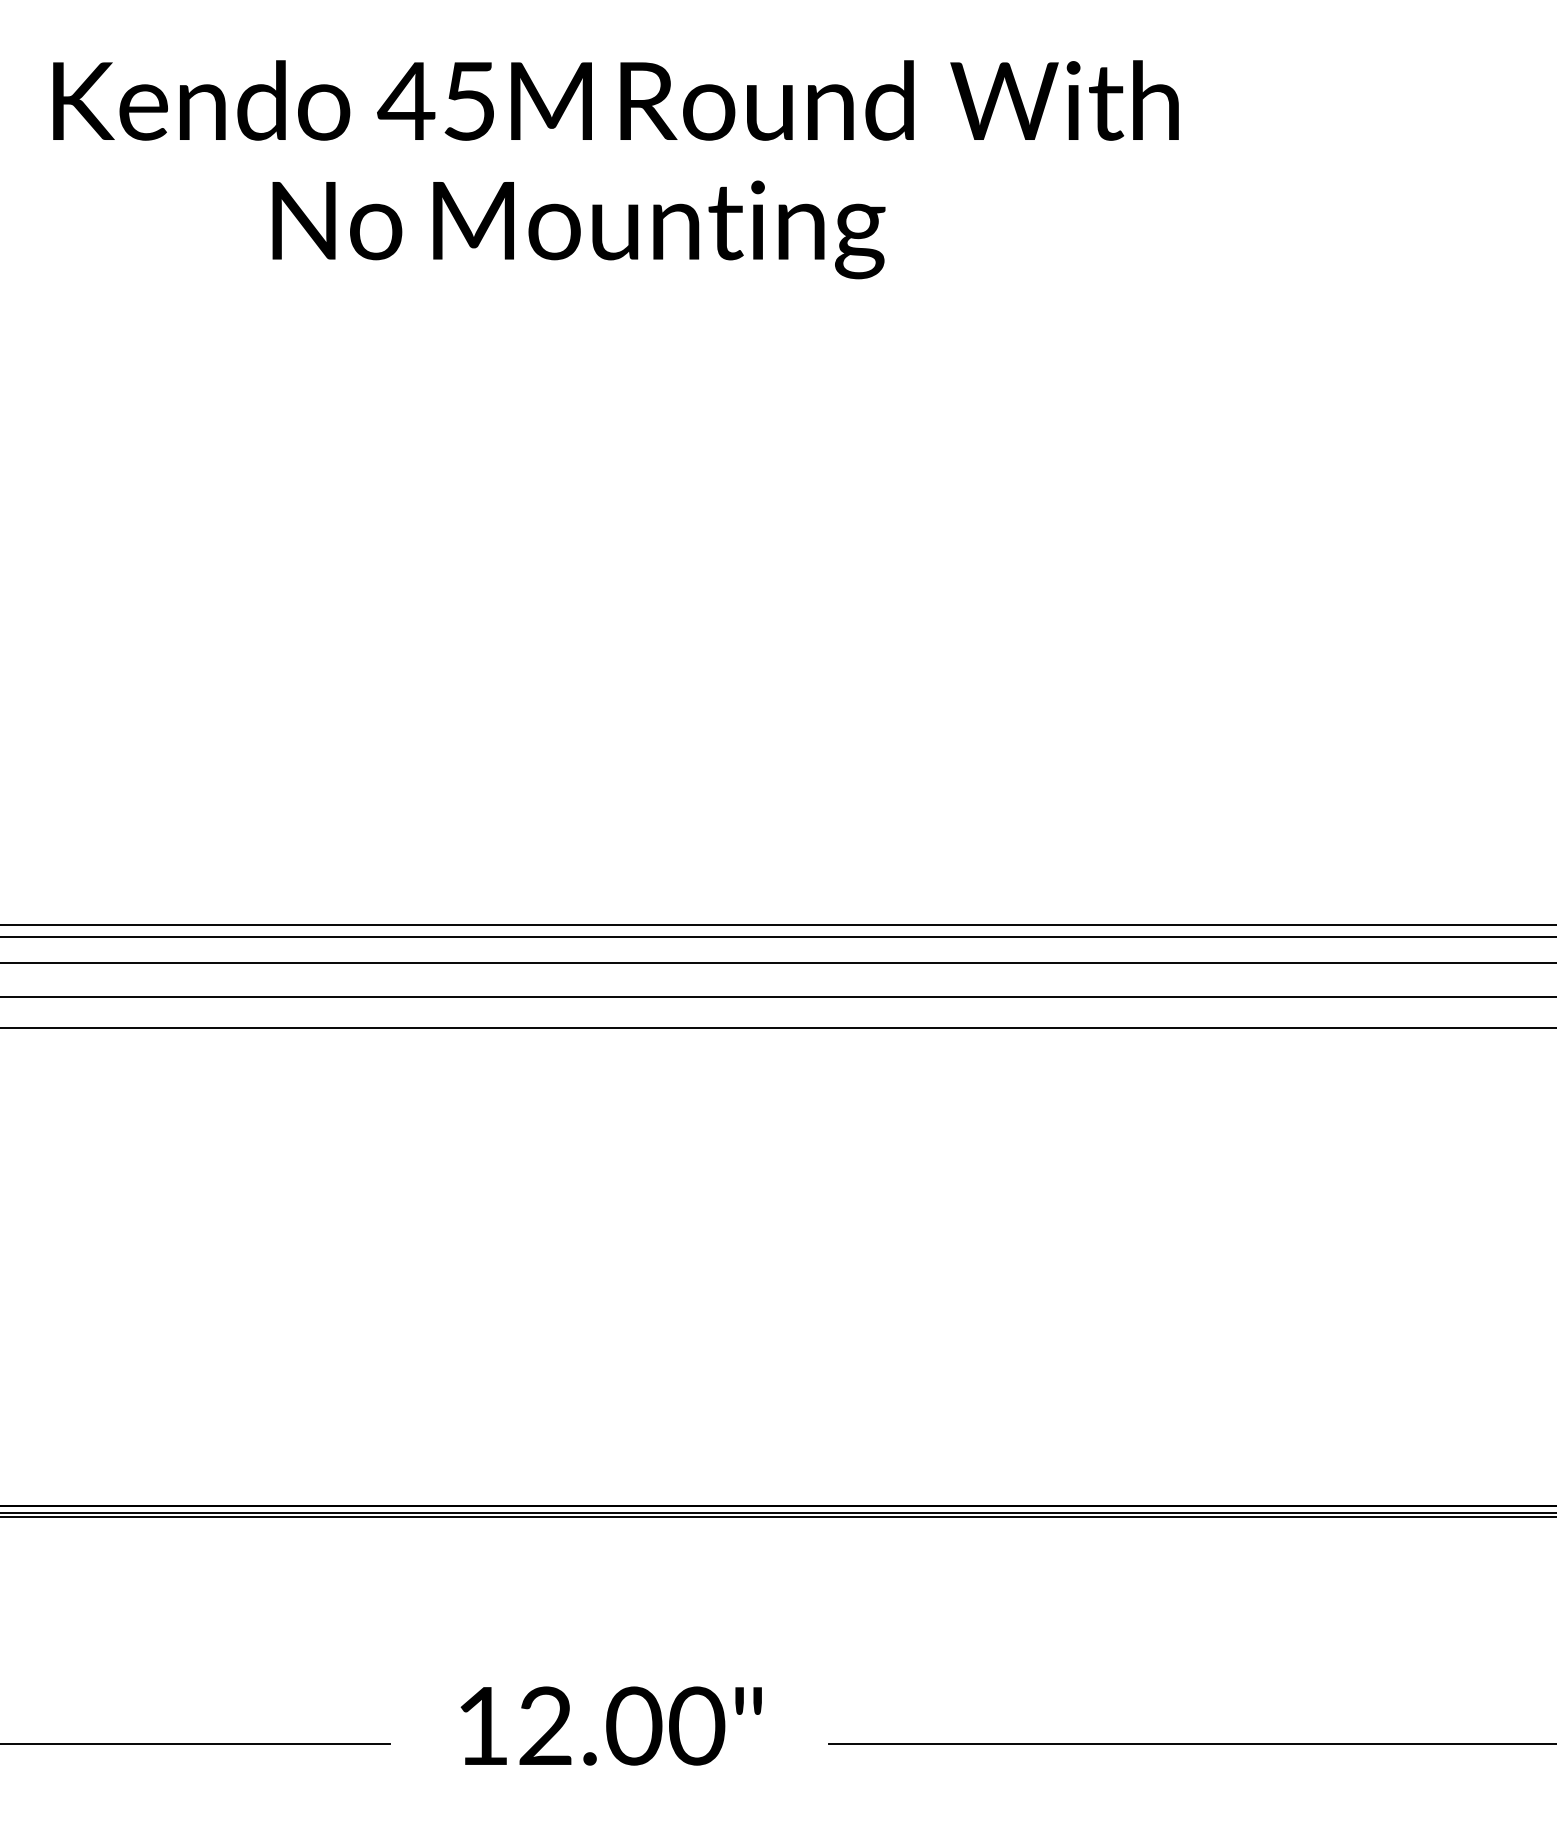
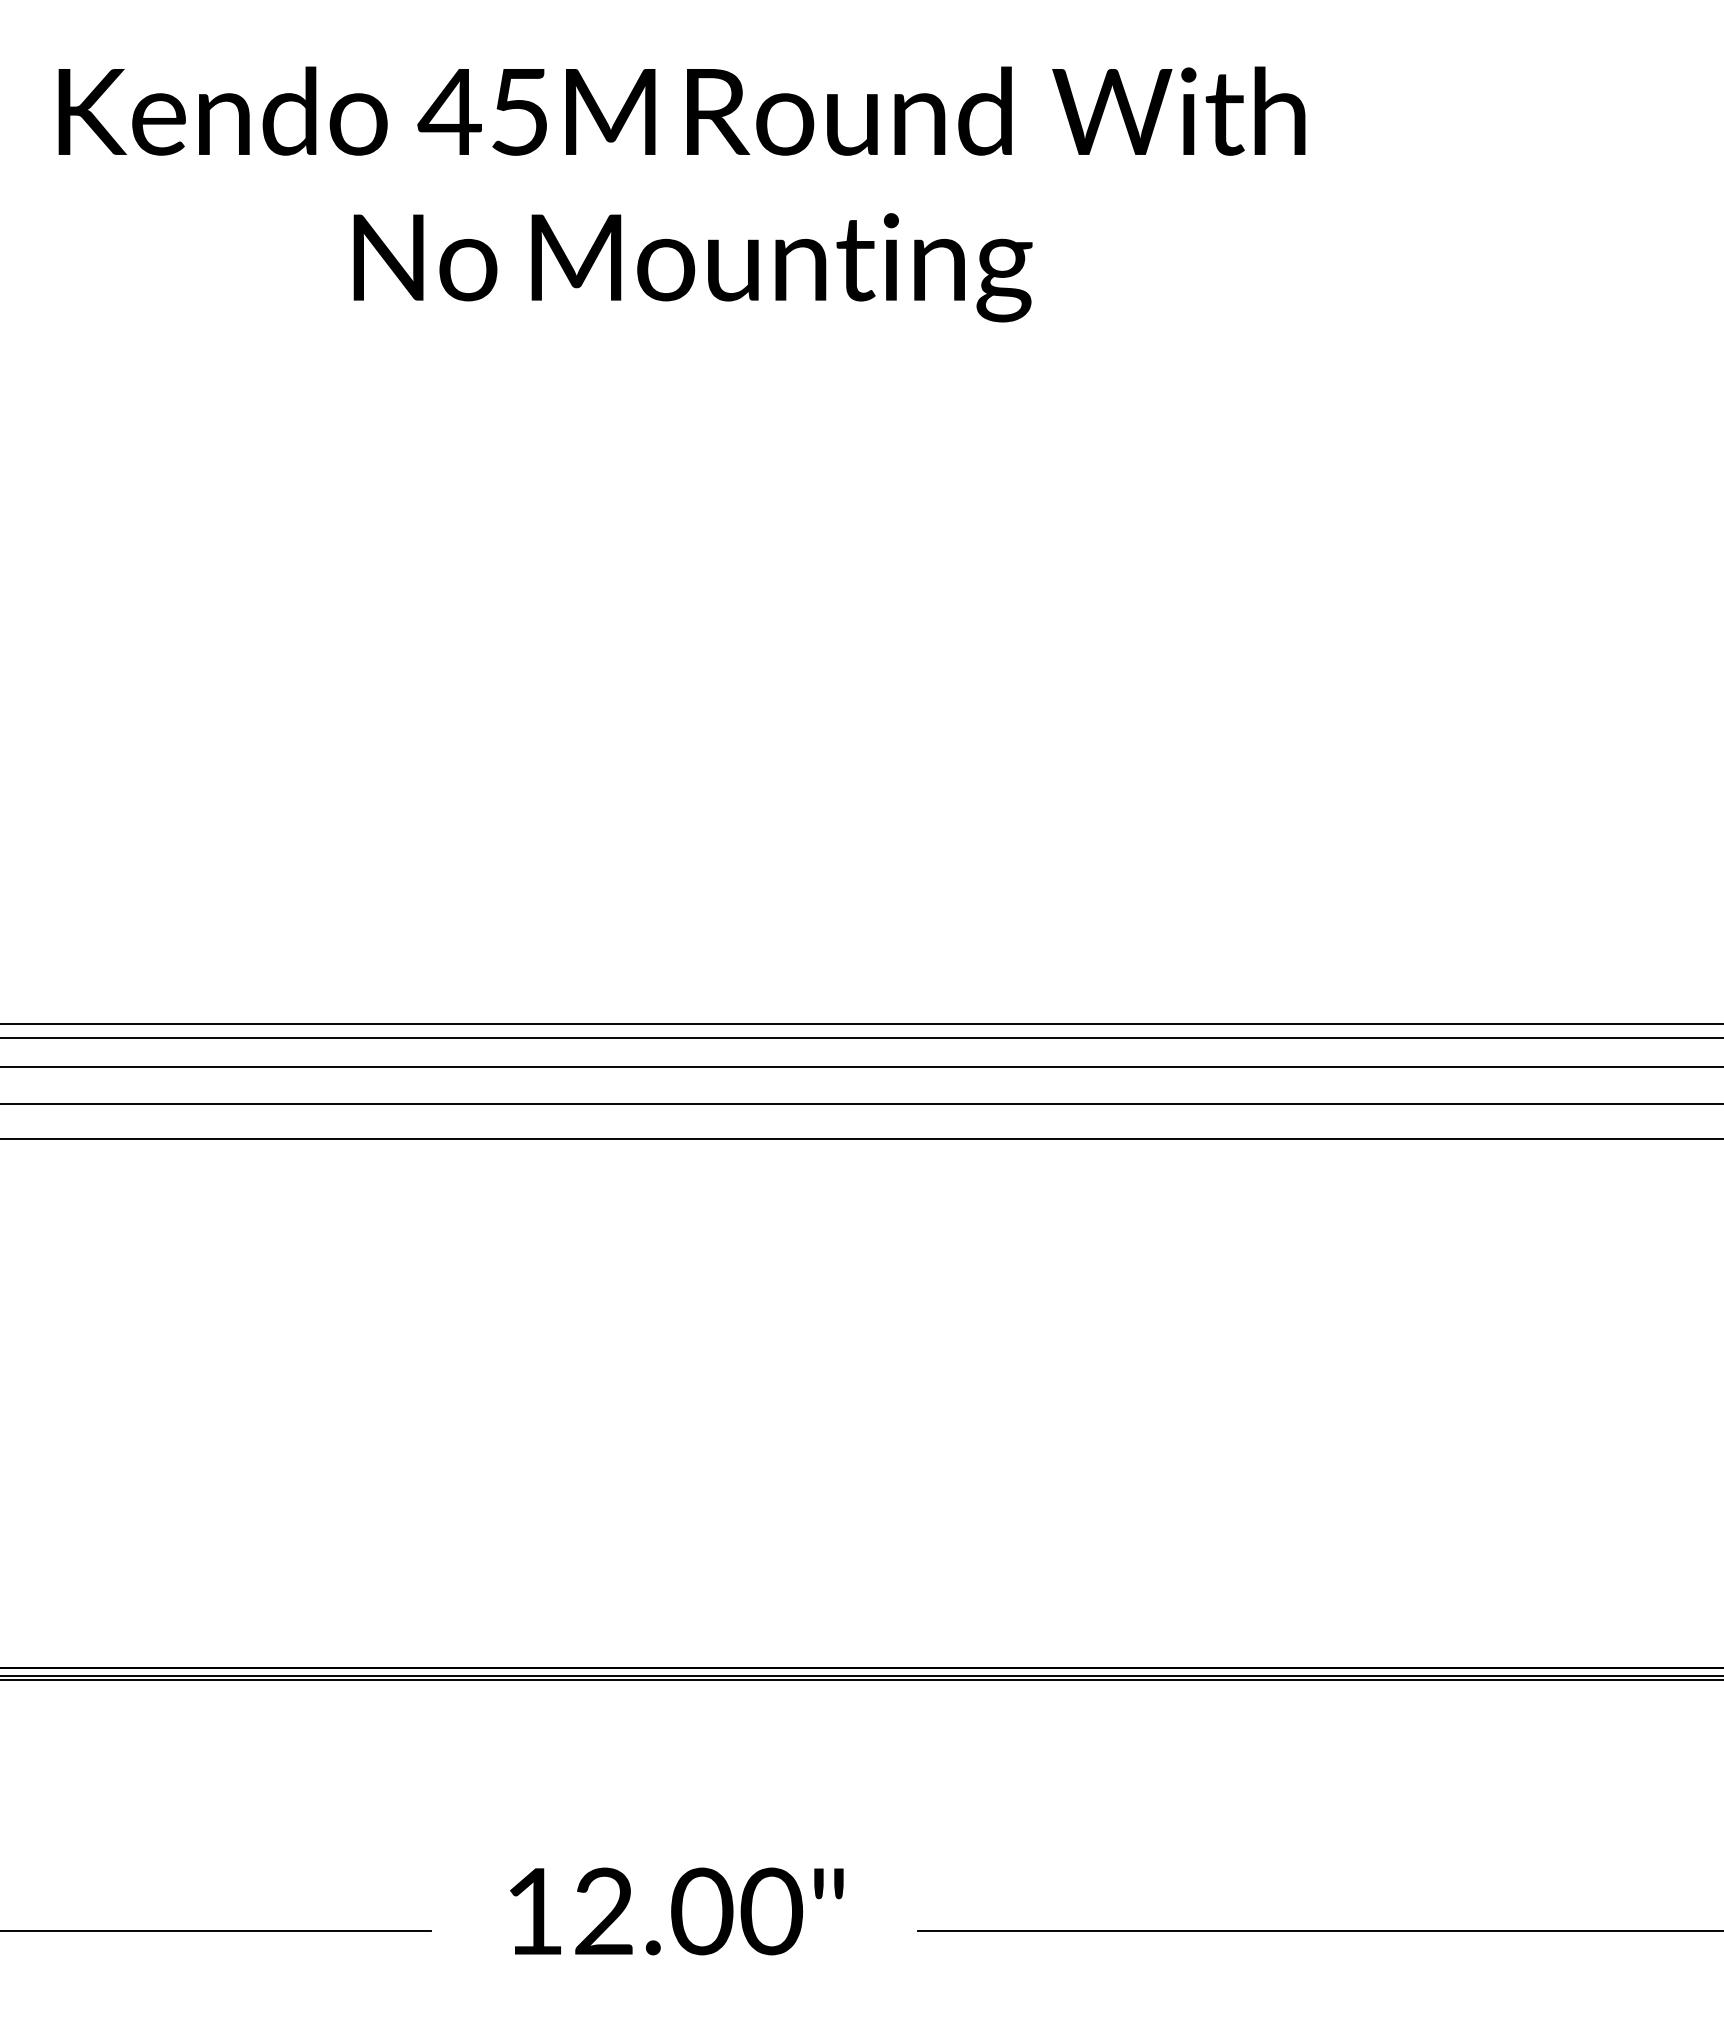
text: (578, 229) -> (692, 267), moved

